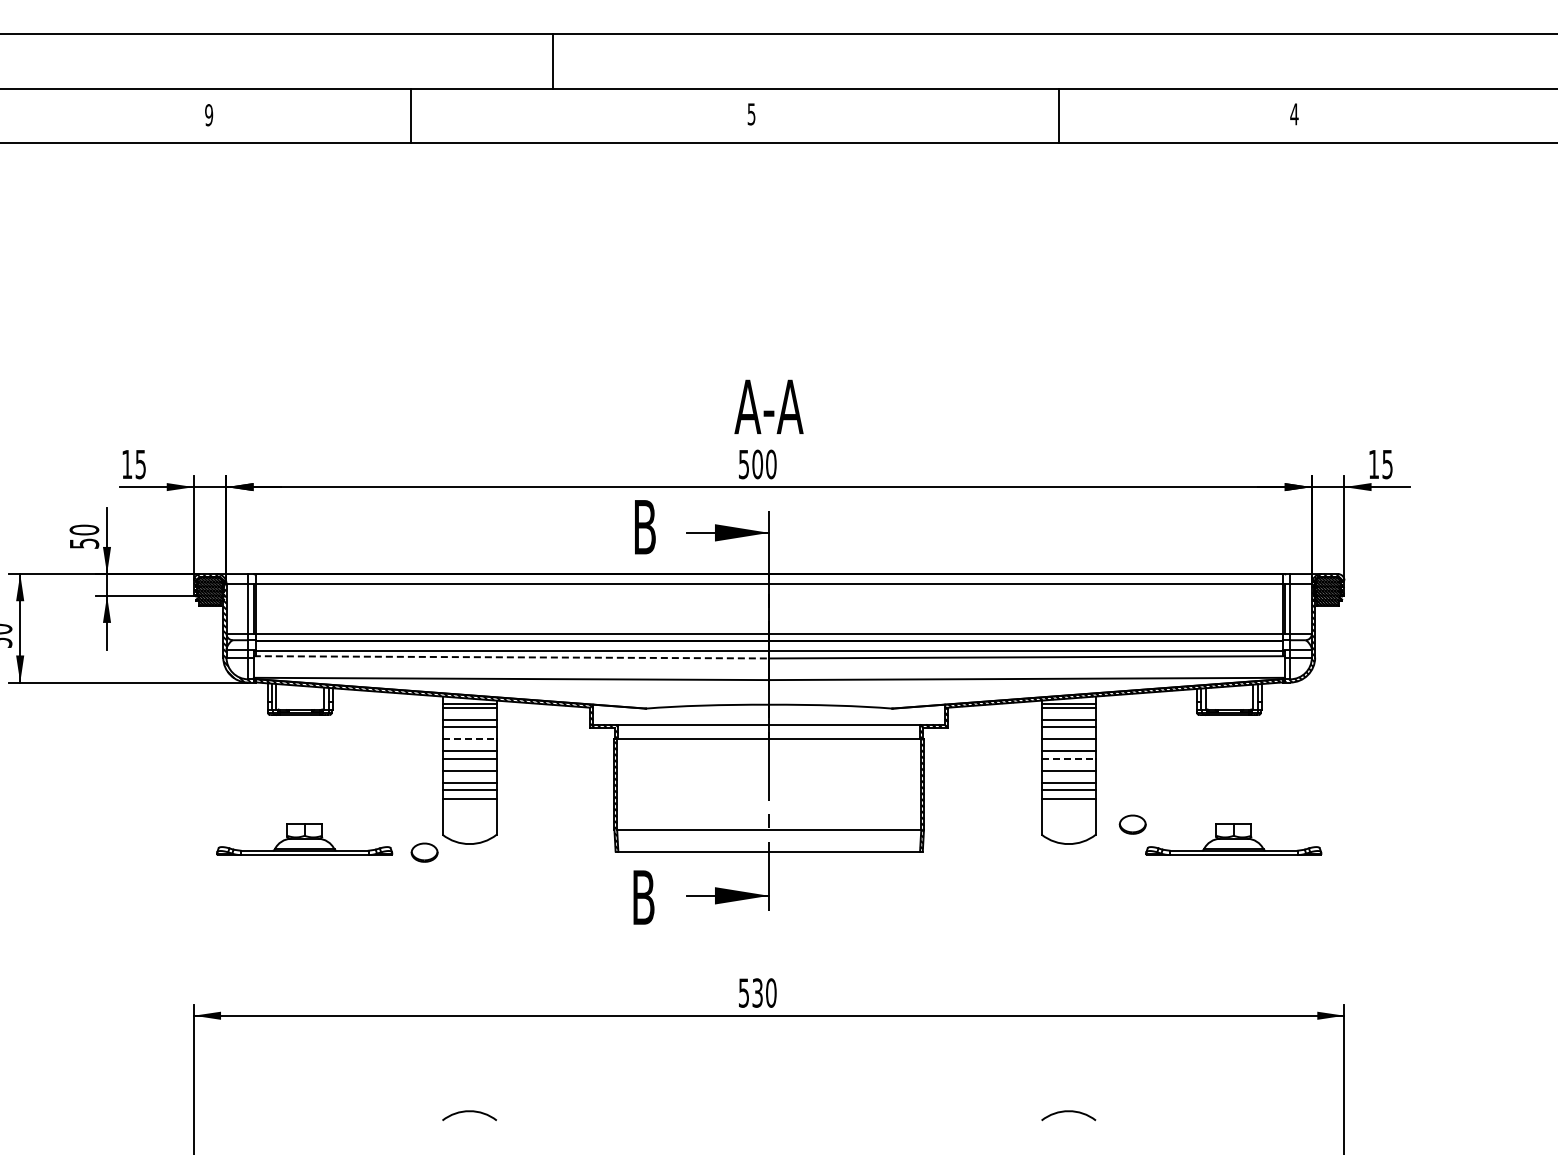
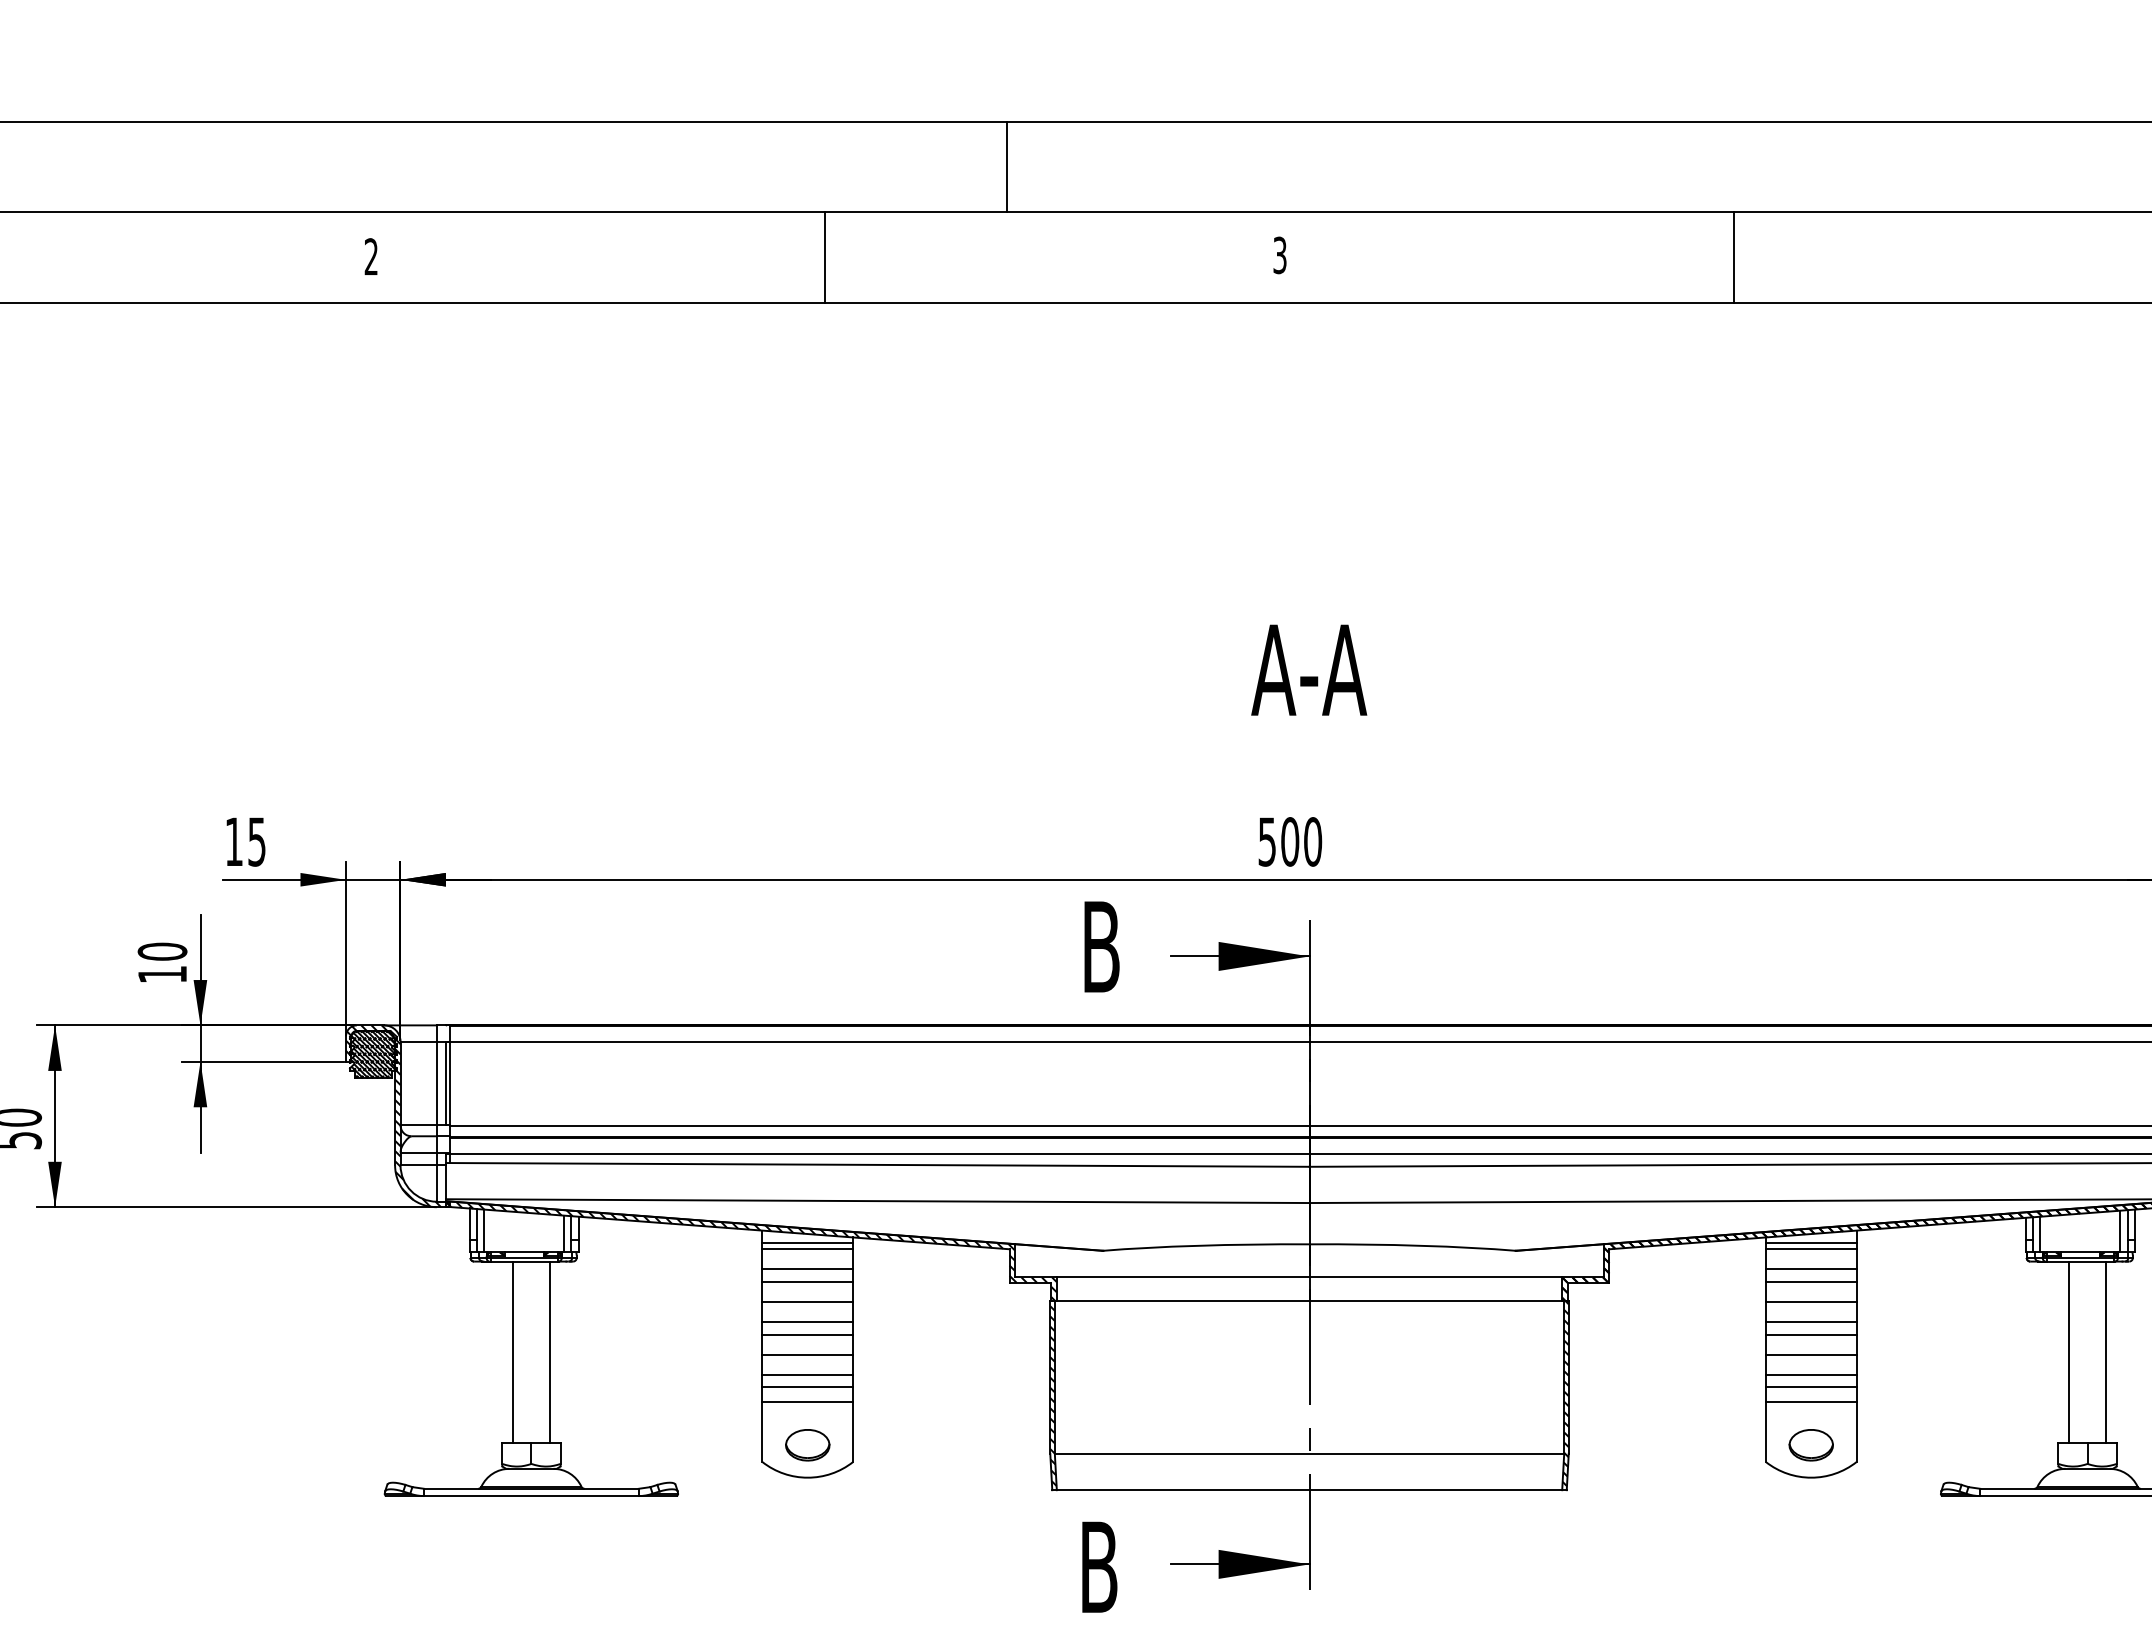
line: (552, 61) -> (1006, 166), moved
text: (751, 113) -> (1279, 254), 5 -> 3
text: (209, 115) -> (372, 257), 9 -> 2
line: (411, 115) -> (825, 257), moved
line: (1058, 115) -> (1733, 257), moved
text: (768, 406) -> (1308, 669), moved
text: (84, 543) -> (162, 974), 50 -> 10
line: (511, 657) -> (877, 1165), dashed -> solid
line: (470, 739) -> (809, 1302), dashed -> solid
line: (1069, 758) -> (1812, 1334), dashed -> solid
line: (293, 769) -> (512, 1352), added
line: (315, 769) -> (549, 1352), added
line: (1222, 769) -> (2068, 1352), added
line: (1244, 769) -> (2105, 1352), added
part: (1132, 824) -> (1810, 1444), moved
part: (424, 852) -> (807, 1444), moved

